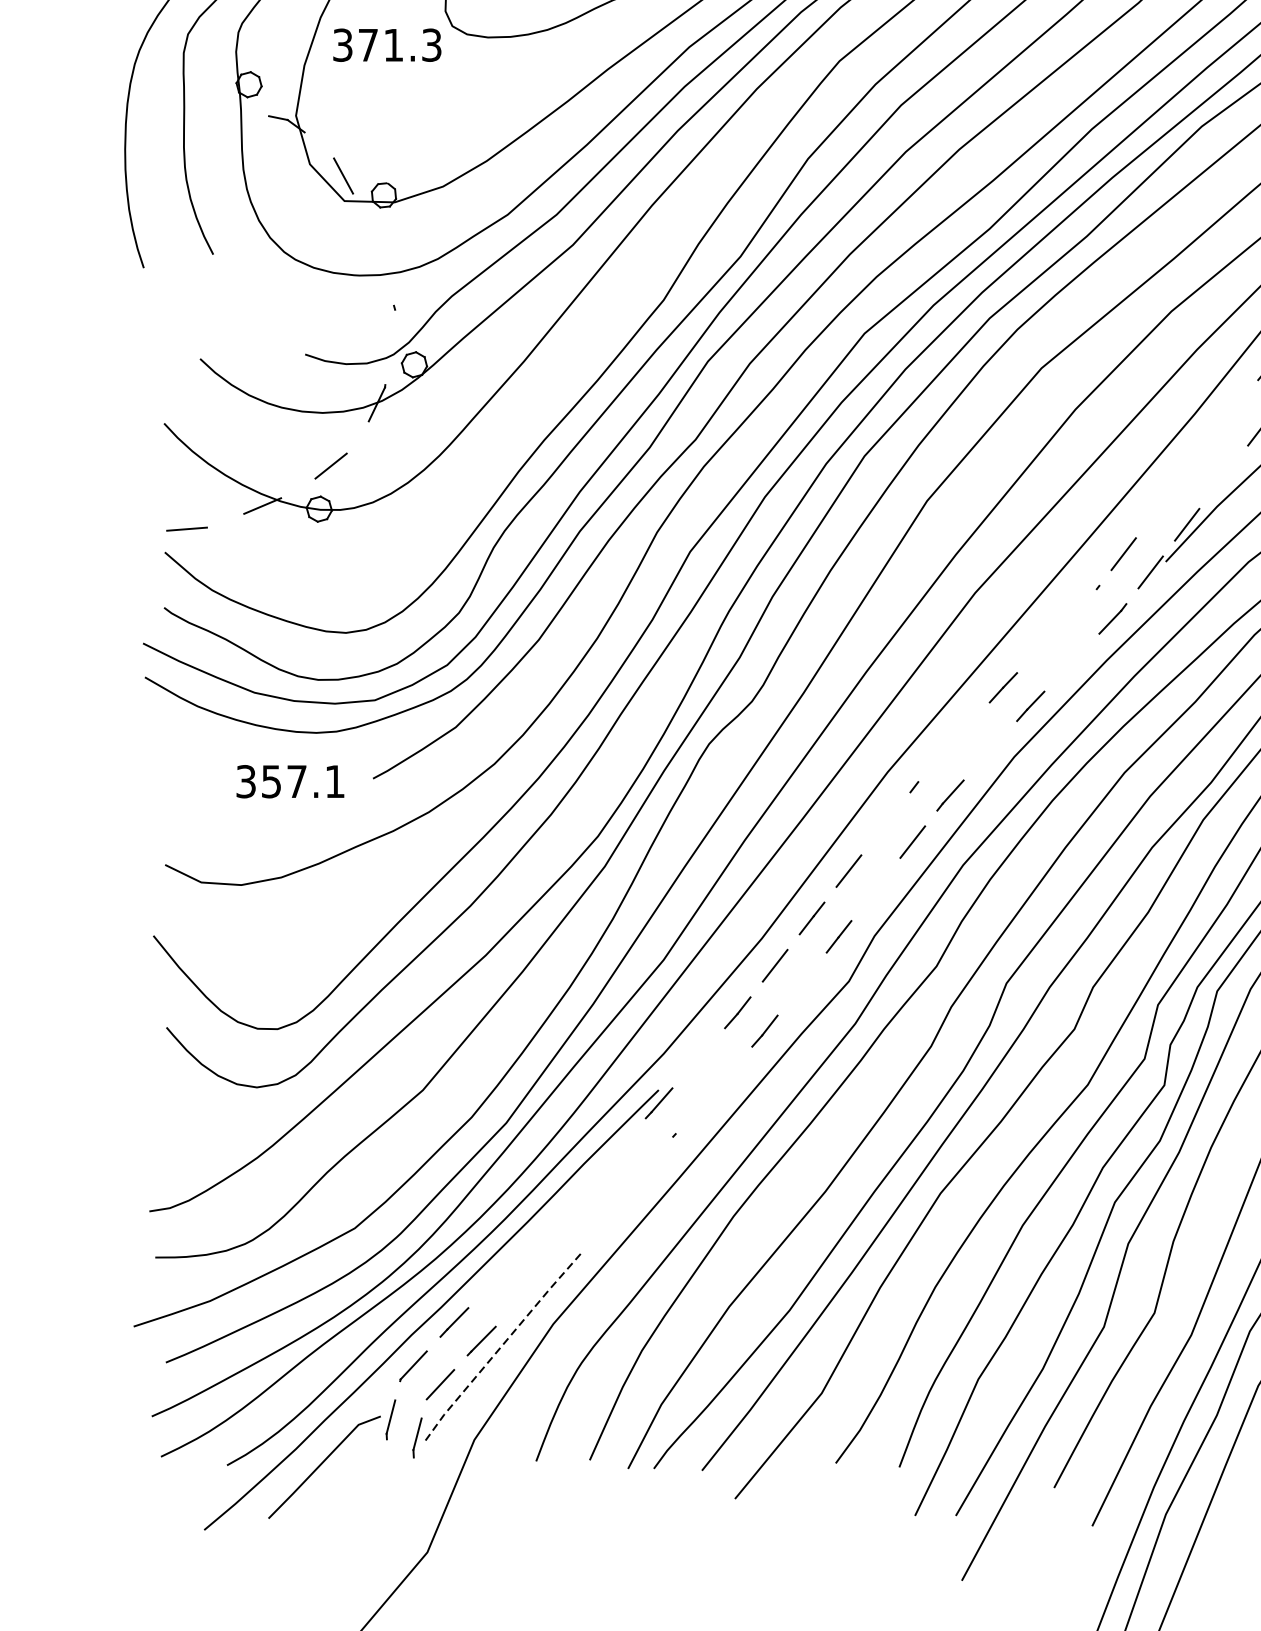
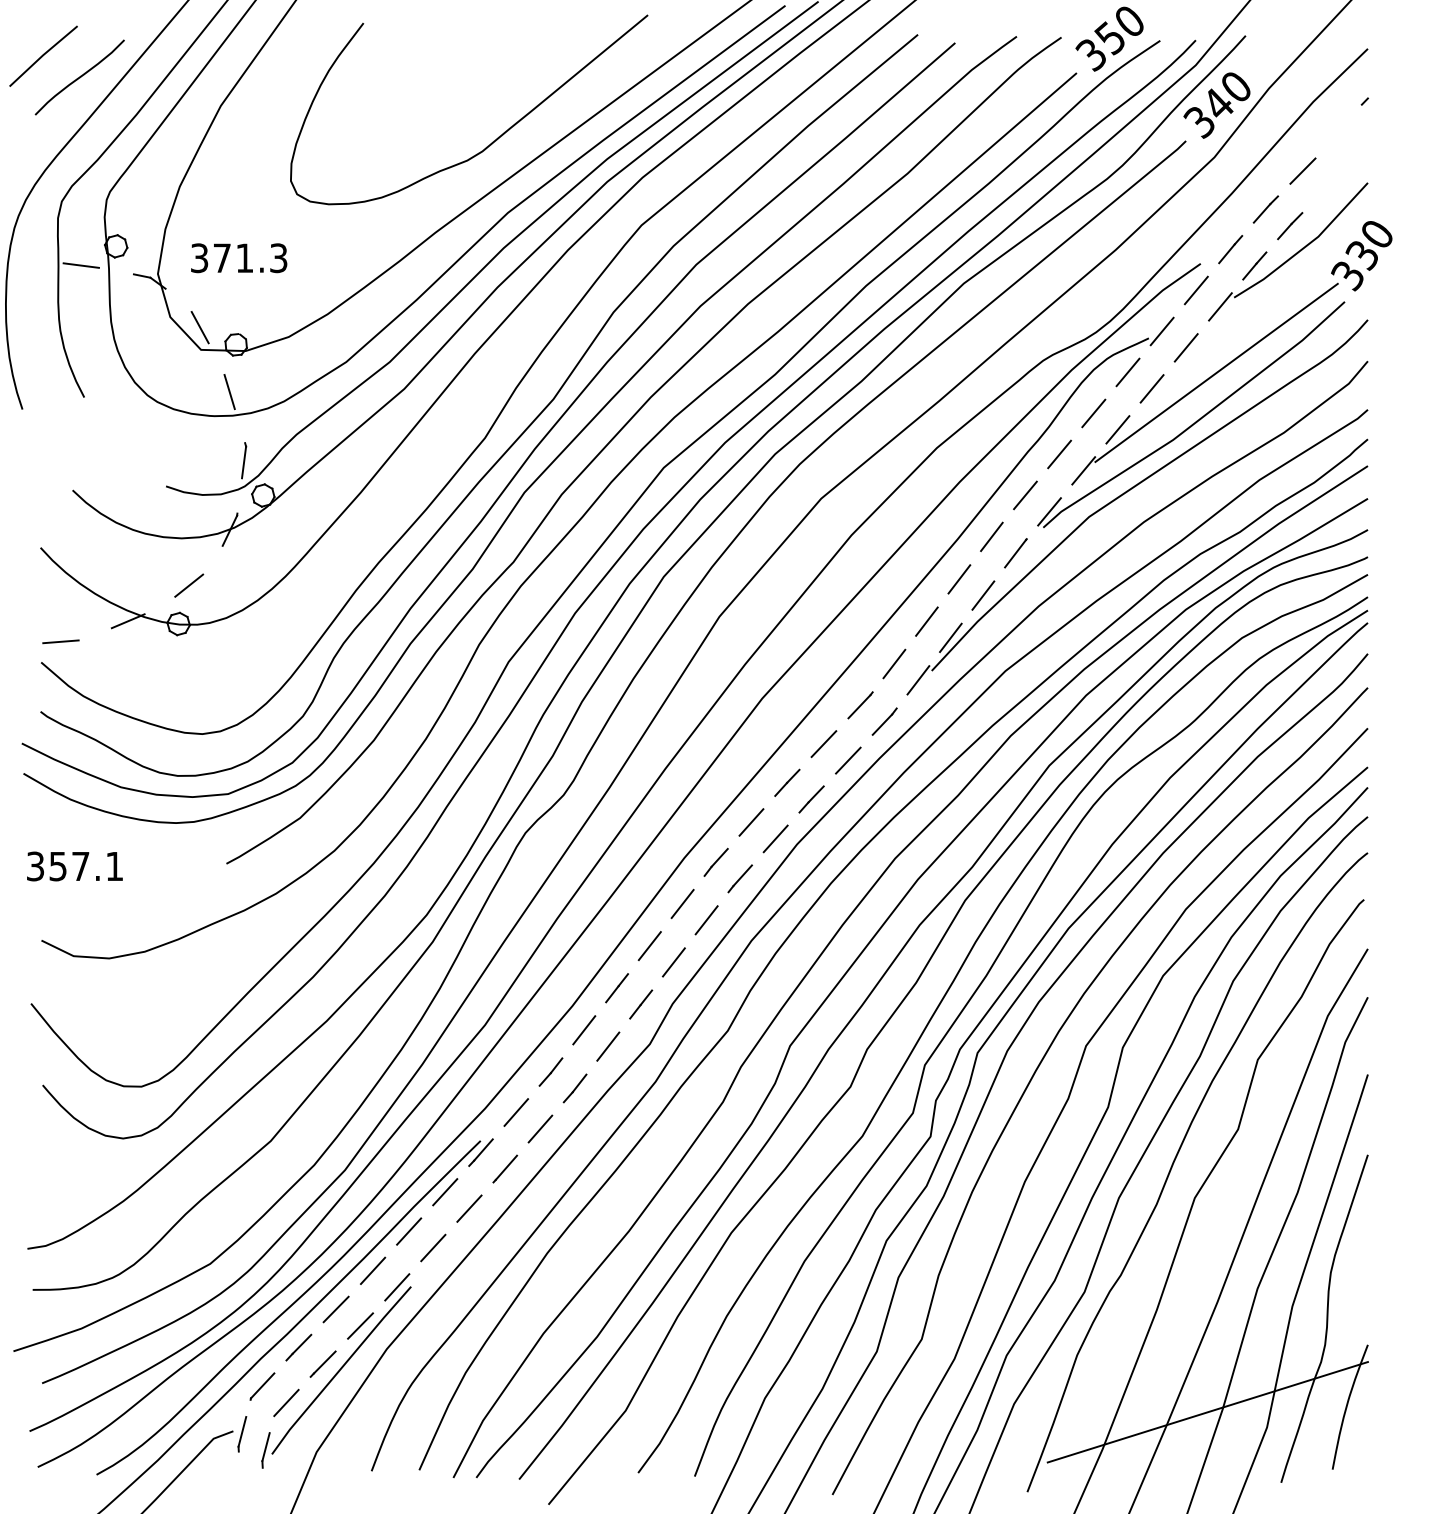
text: (387, 45) -> (239, 258), moved
line: (209, 106) -> (80, 265), added
line: (376, 247) -> (229, 391), added
line: (393, 327) -> (244, 462), added
line: (1232, 410) -> (991, 536), added
line: (1196, 459) -> (959, 579), added
line: (1223, 477) -> (983, 595), added
line: (1159, 506) -> (926, 621), added
line: (1084, 601) -> (859, 706), added
line: (1044, 643) -> (823, 743), added
line: (1072, 662) -> (848, 760), added
line: (963, 732) -> (751, 822), added
line: (990, 750) -> (775, 838), added
line: (927, 771) -> (719, 857), added
text: (289, 781) -> (74, 866), moved
line: (885, 823) -> (682, 903), added
line: (875, 889) -> (673, 962), added
line: (802, 984) -> (608, 1046), added
line: (699, 1058) -> (516, 1112), added
line: (725, 1076) -> (540, 1128), added
line: (687, 1119) -> (506, 1167), added
line: (619, 1148) -> (445, 1192), added
line: (646, 1166) -> (469, 1208), added
line: (578, 1191) -> (409, 1231), added
line: (605, 1209) -> (433, 1247), added
line: (537, 1235) -> (372, 1270), added
line: (565, 1254) -> (397, 1287), added
line: (495, 1279) -> (335, 1309), added
line: (523, 1297) -> (360, 1325), added
line: (501, 1347) -> (340, 1369), dashed -> solid

